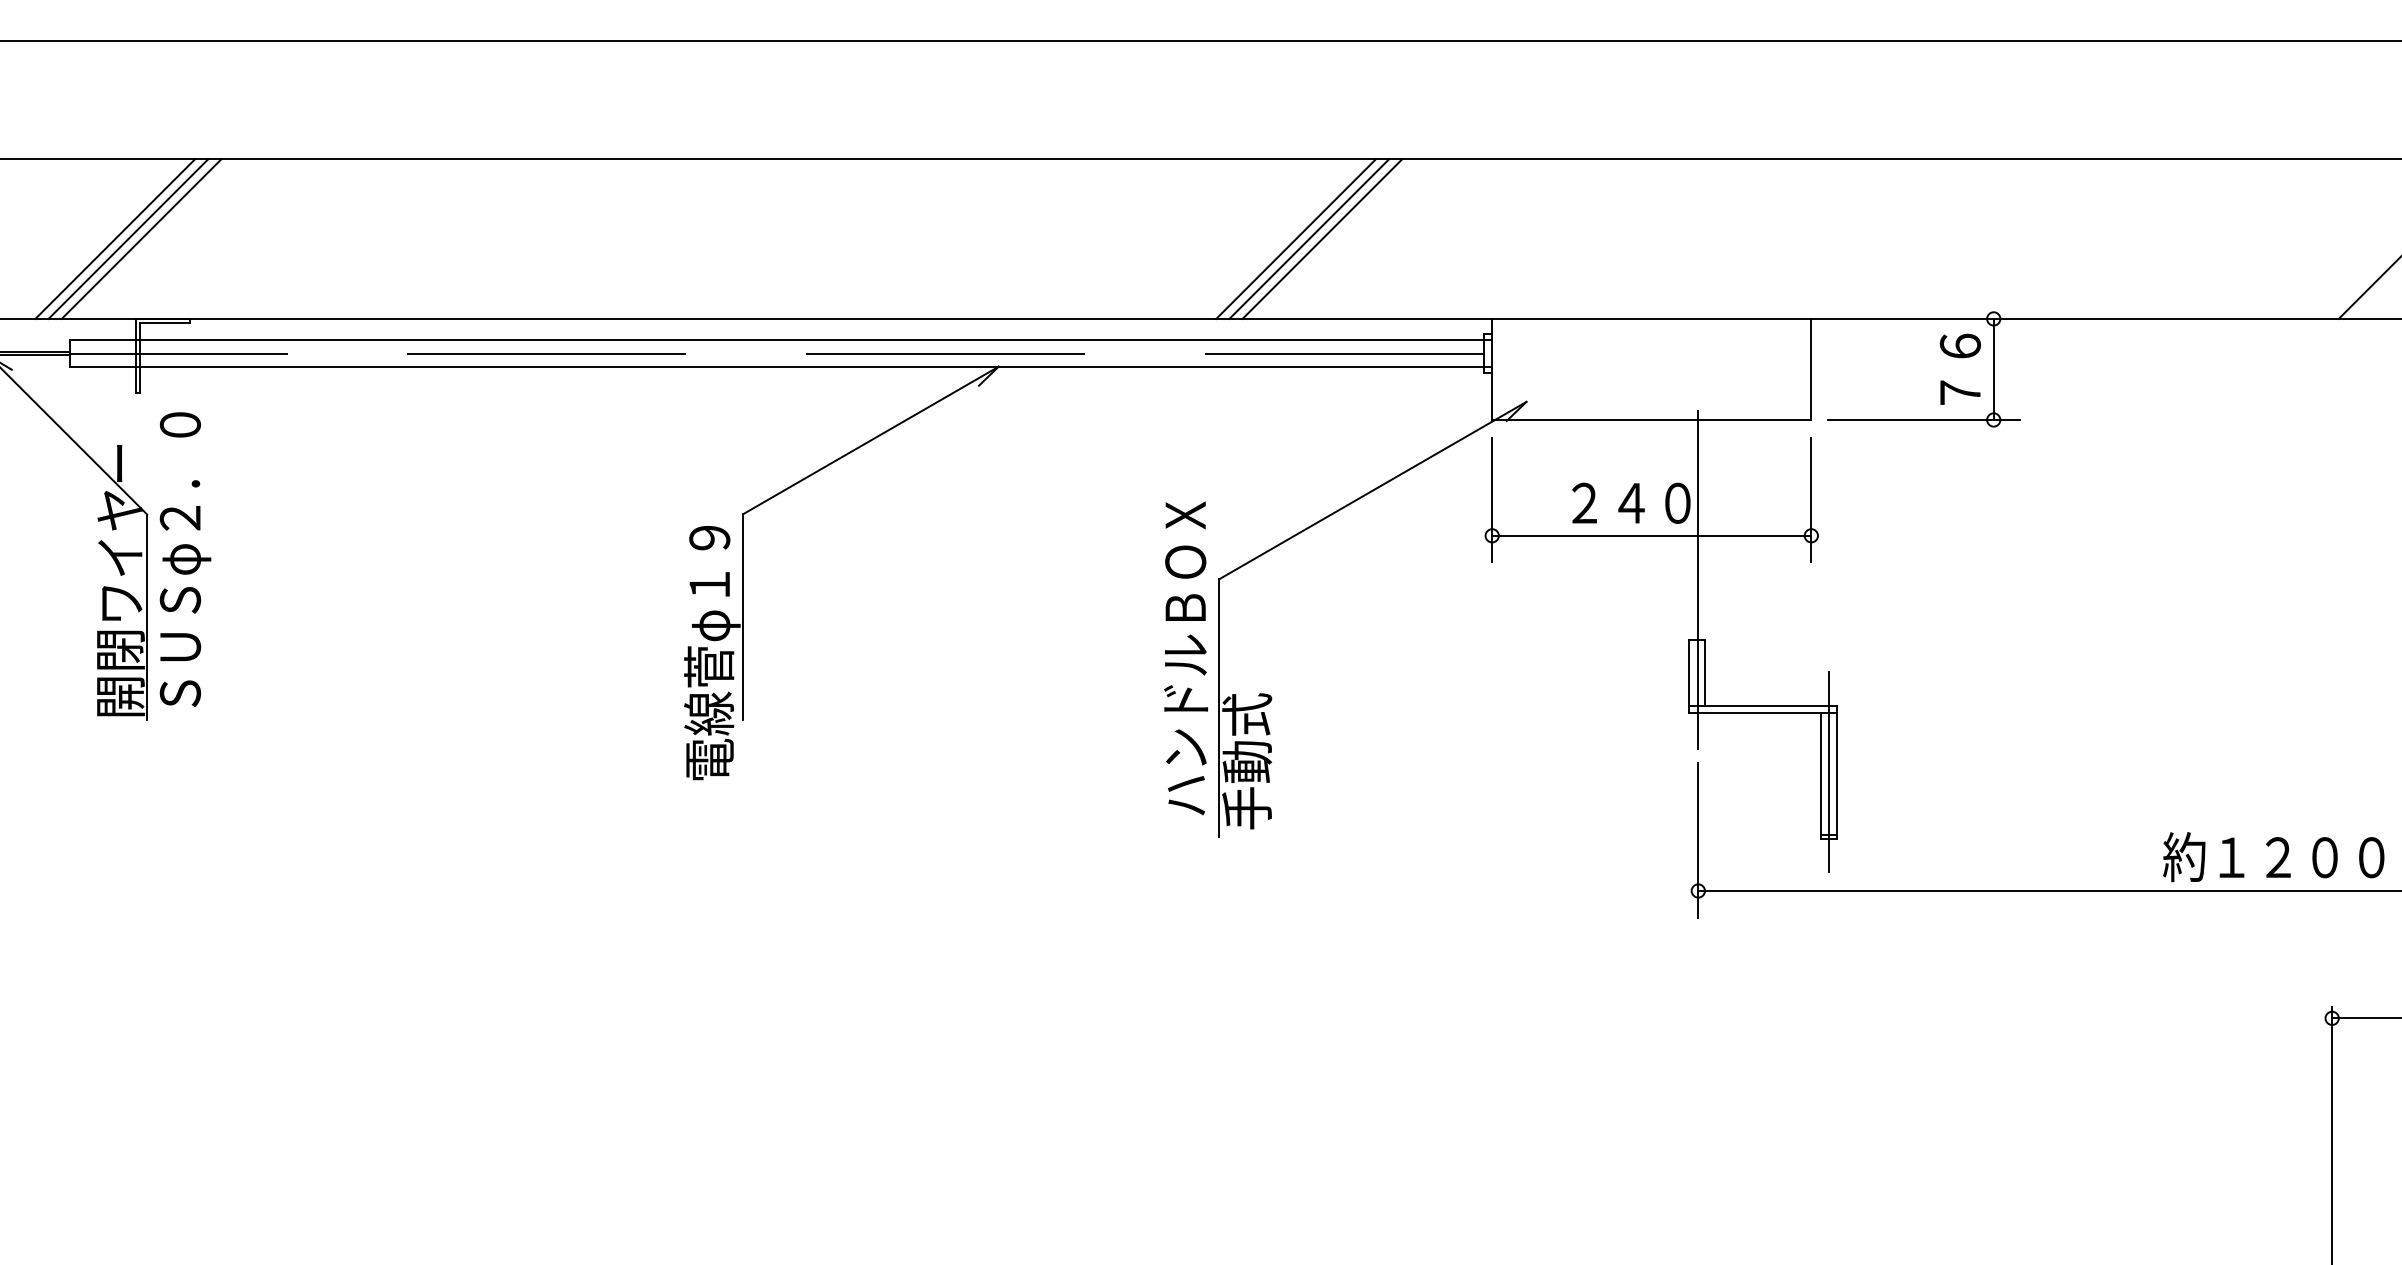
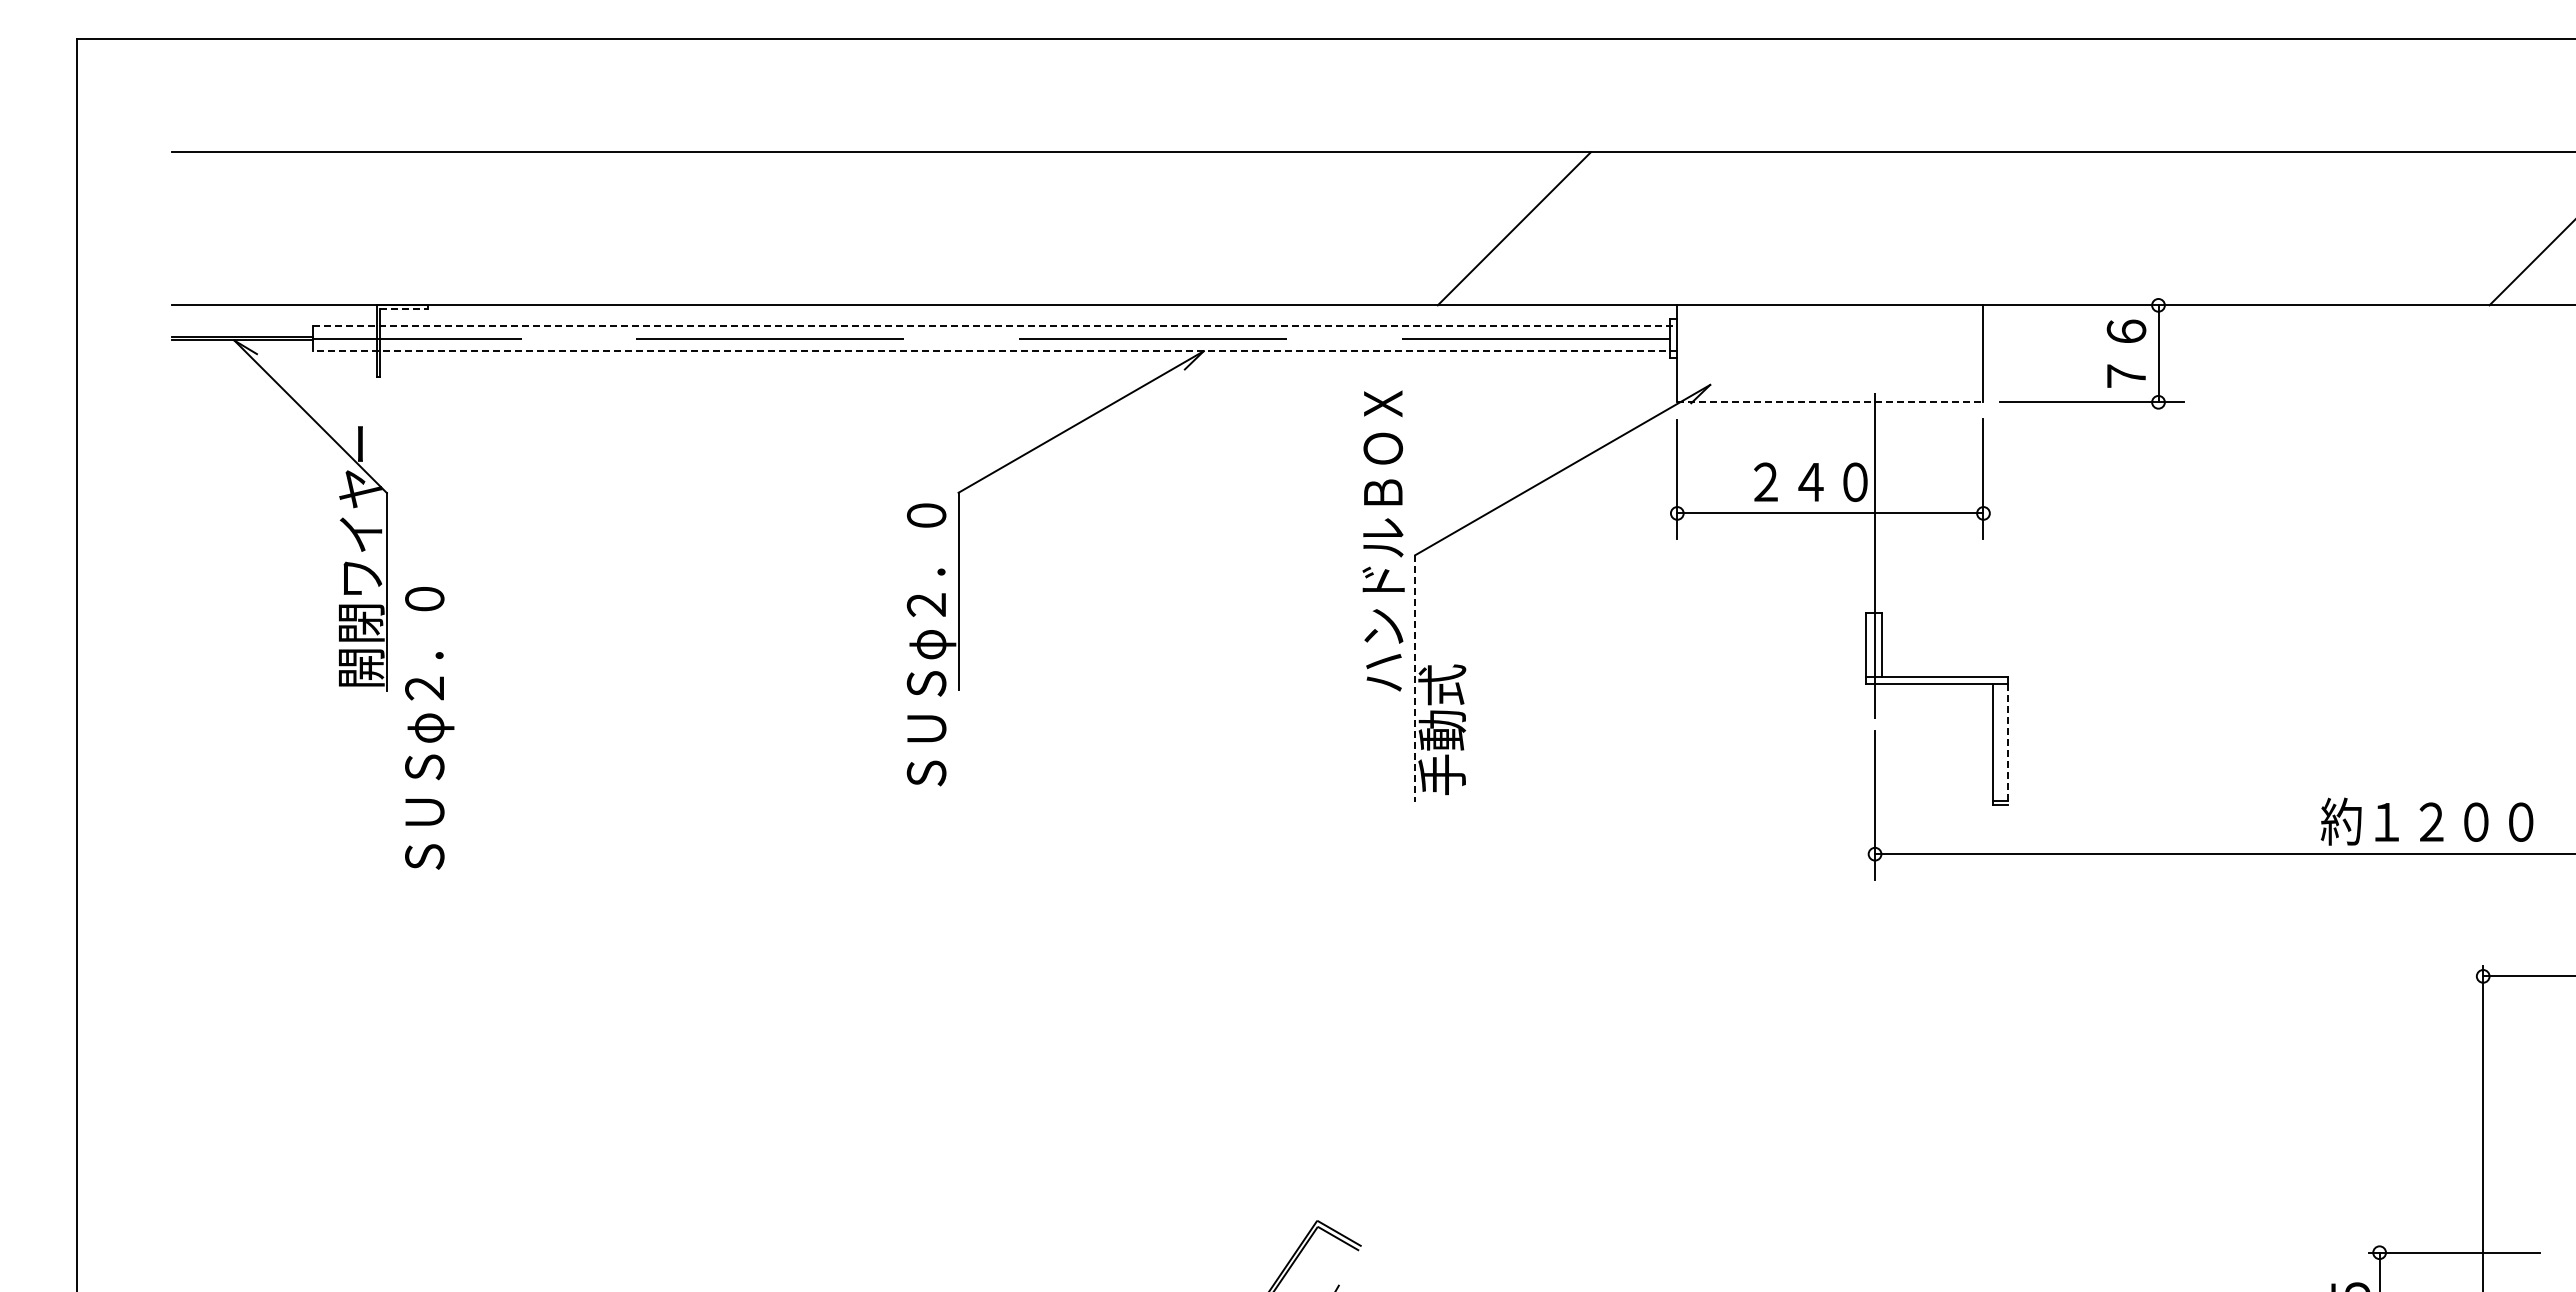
line: (114, 238) -> (355, 228), removed
line: (128, 238) -> (368, 228), removed
line: (141, 238) -> (381, 228), removed
line: (1295, 238) -> (1488, 228), removed
line: (1308, 238) -> (1501, 228), removed
line: (164, 323) -> (403, 309), solid -> dashed
line: (781, 339) -> (995, 325), solid -> dashed
line: (780, 367) -> (994, 351), solid -> dashed
line: (1651, 420) -> (1830, 402), solid -> dashed
text: (185, 559) -> (429, 728), moved
text: (1185, 657) -> (1383, 540), moved
text: (712, 672) -> (929, 644), 電線菅φ１９ -> ＳＵＳφ２．０
line: (1219, 708) -> (1415, 679), solid -> dashed
line: (1829, 771) -> (2000, 739), removed
line: (1837, 776) -> (2008, 744), solid -> dashed

